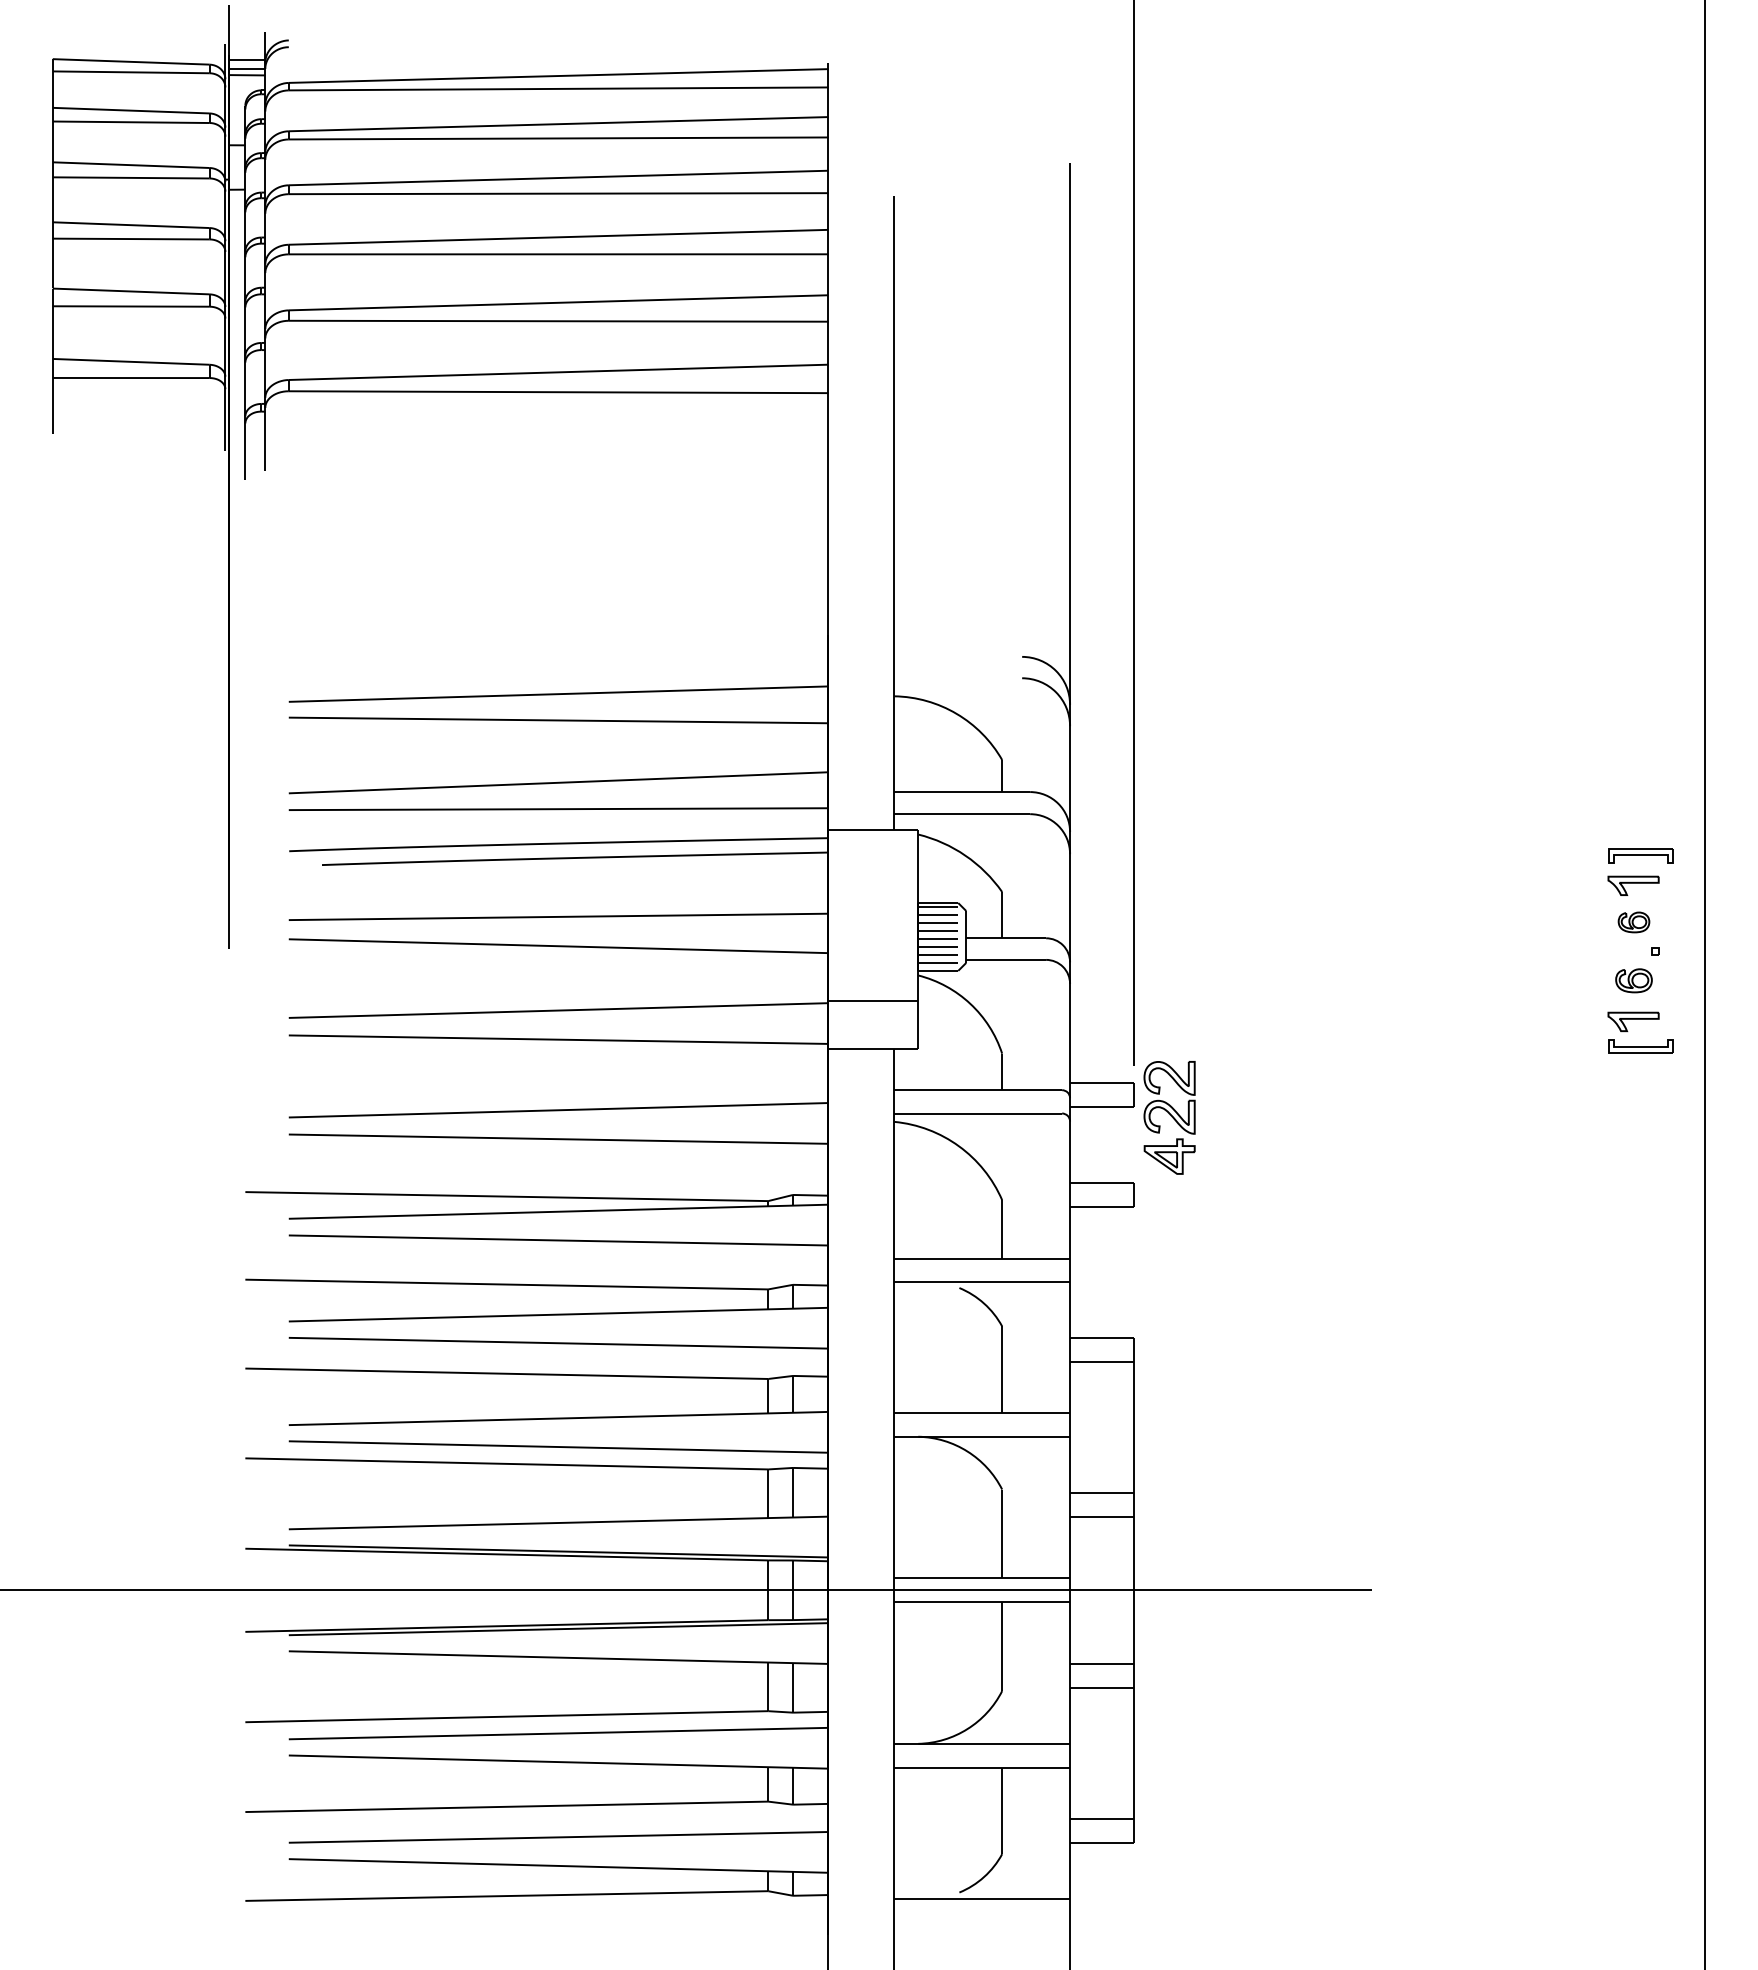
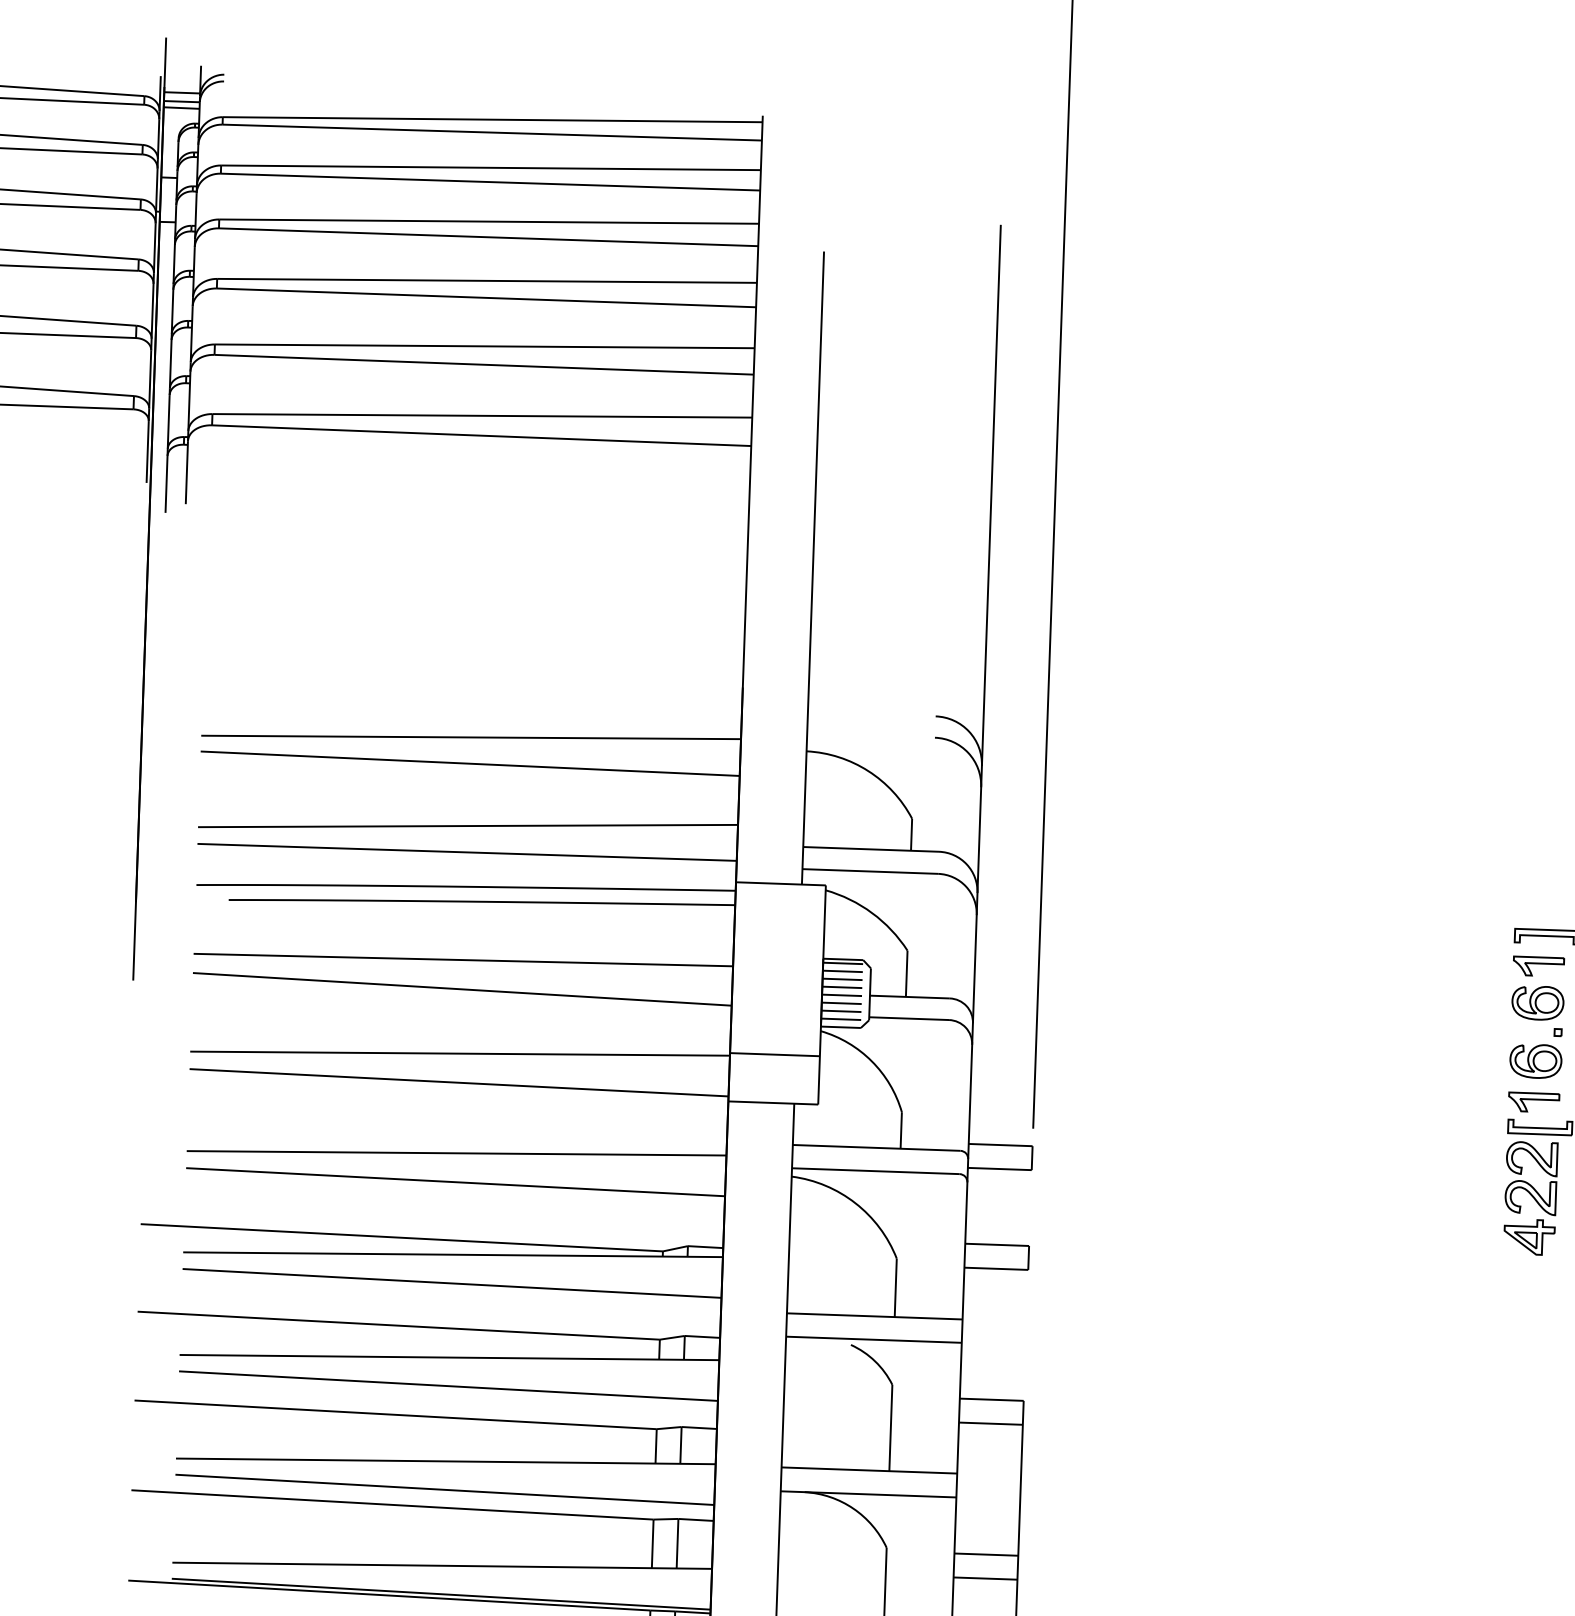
part: (1633, 922) -> (1537, 1003), size x1.67
part: (1633, 980) -> (1535, 1061), size x1.43
part: (1169, 1117) -> (1530, 1198), moved

